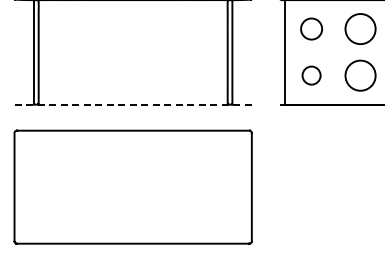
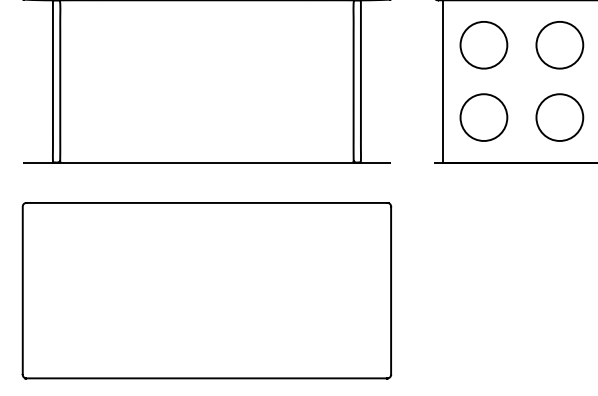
circle: (311, 28) -> (483, 44), size x1.43
circle: (311, 75) -> (483, 117), size x1.67
line: (133, 104) -> (207, 162), dashed -> solid

